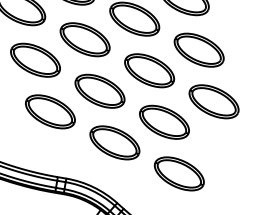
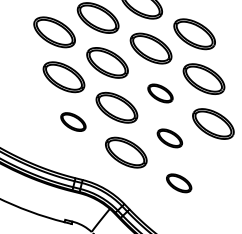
part: (149, 70) -> (160, 93), size x0.6
part: (50, 111) -> (73, 121), size x0.6
part: (164, 122) -> (169, 138), size x0.6
part: (178, 174) -> (178, 183), size x0.6

